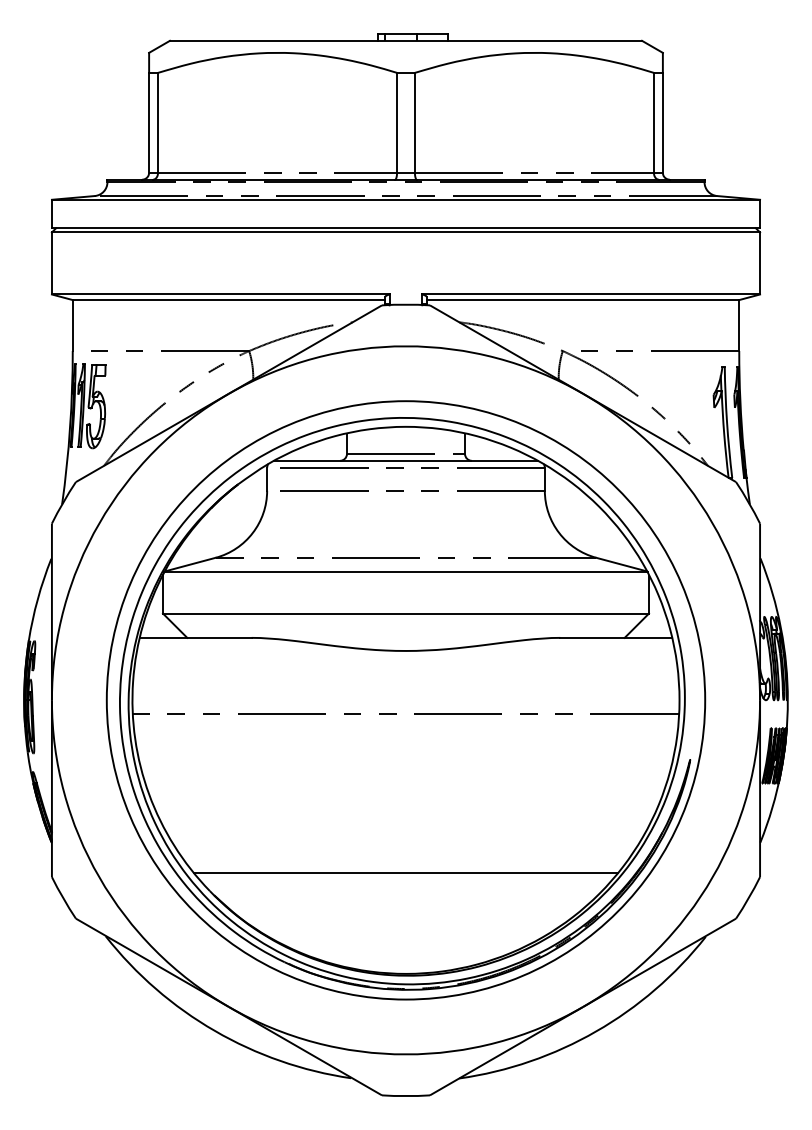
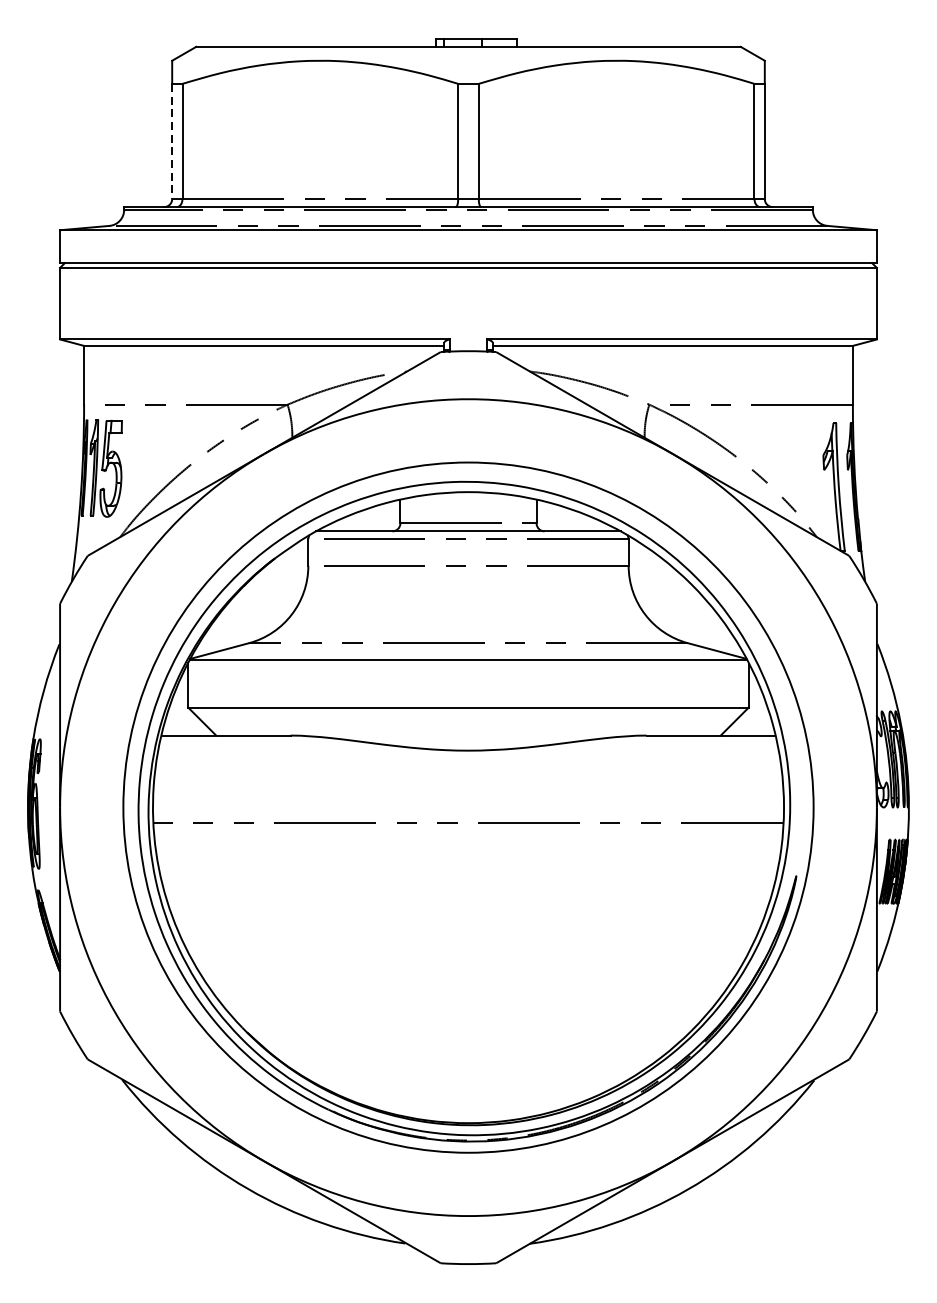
line: (149, 122) -> (172, 141), solid -> dashed
line: (405, 872) -> (467, 1006), removed

